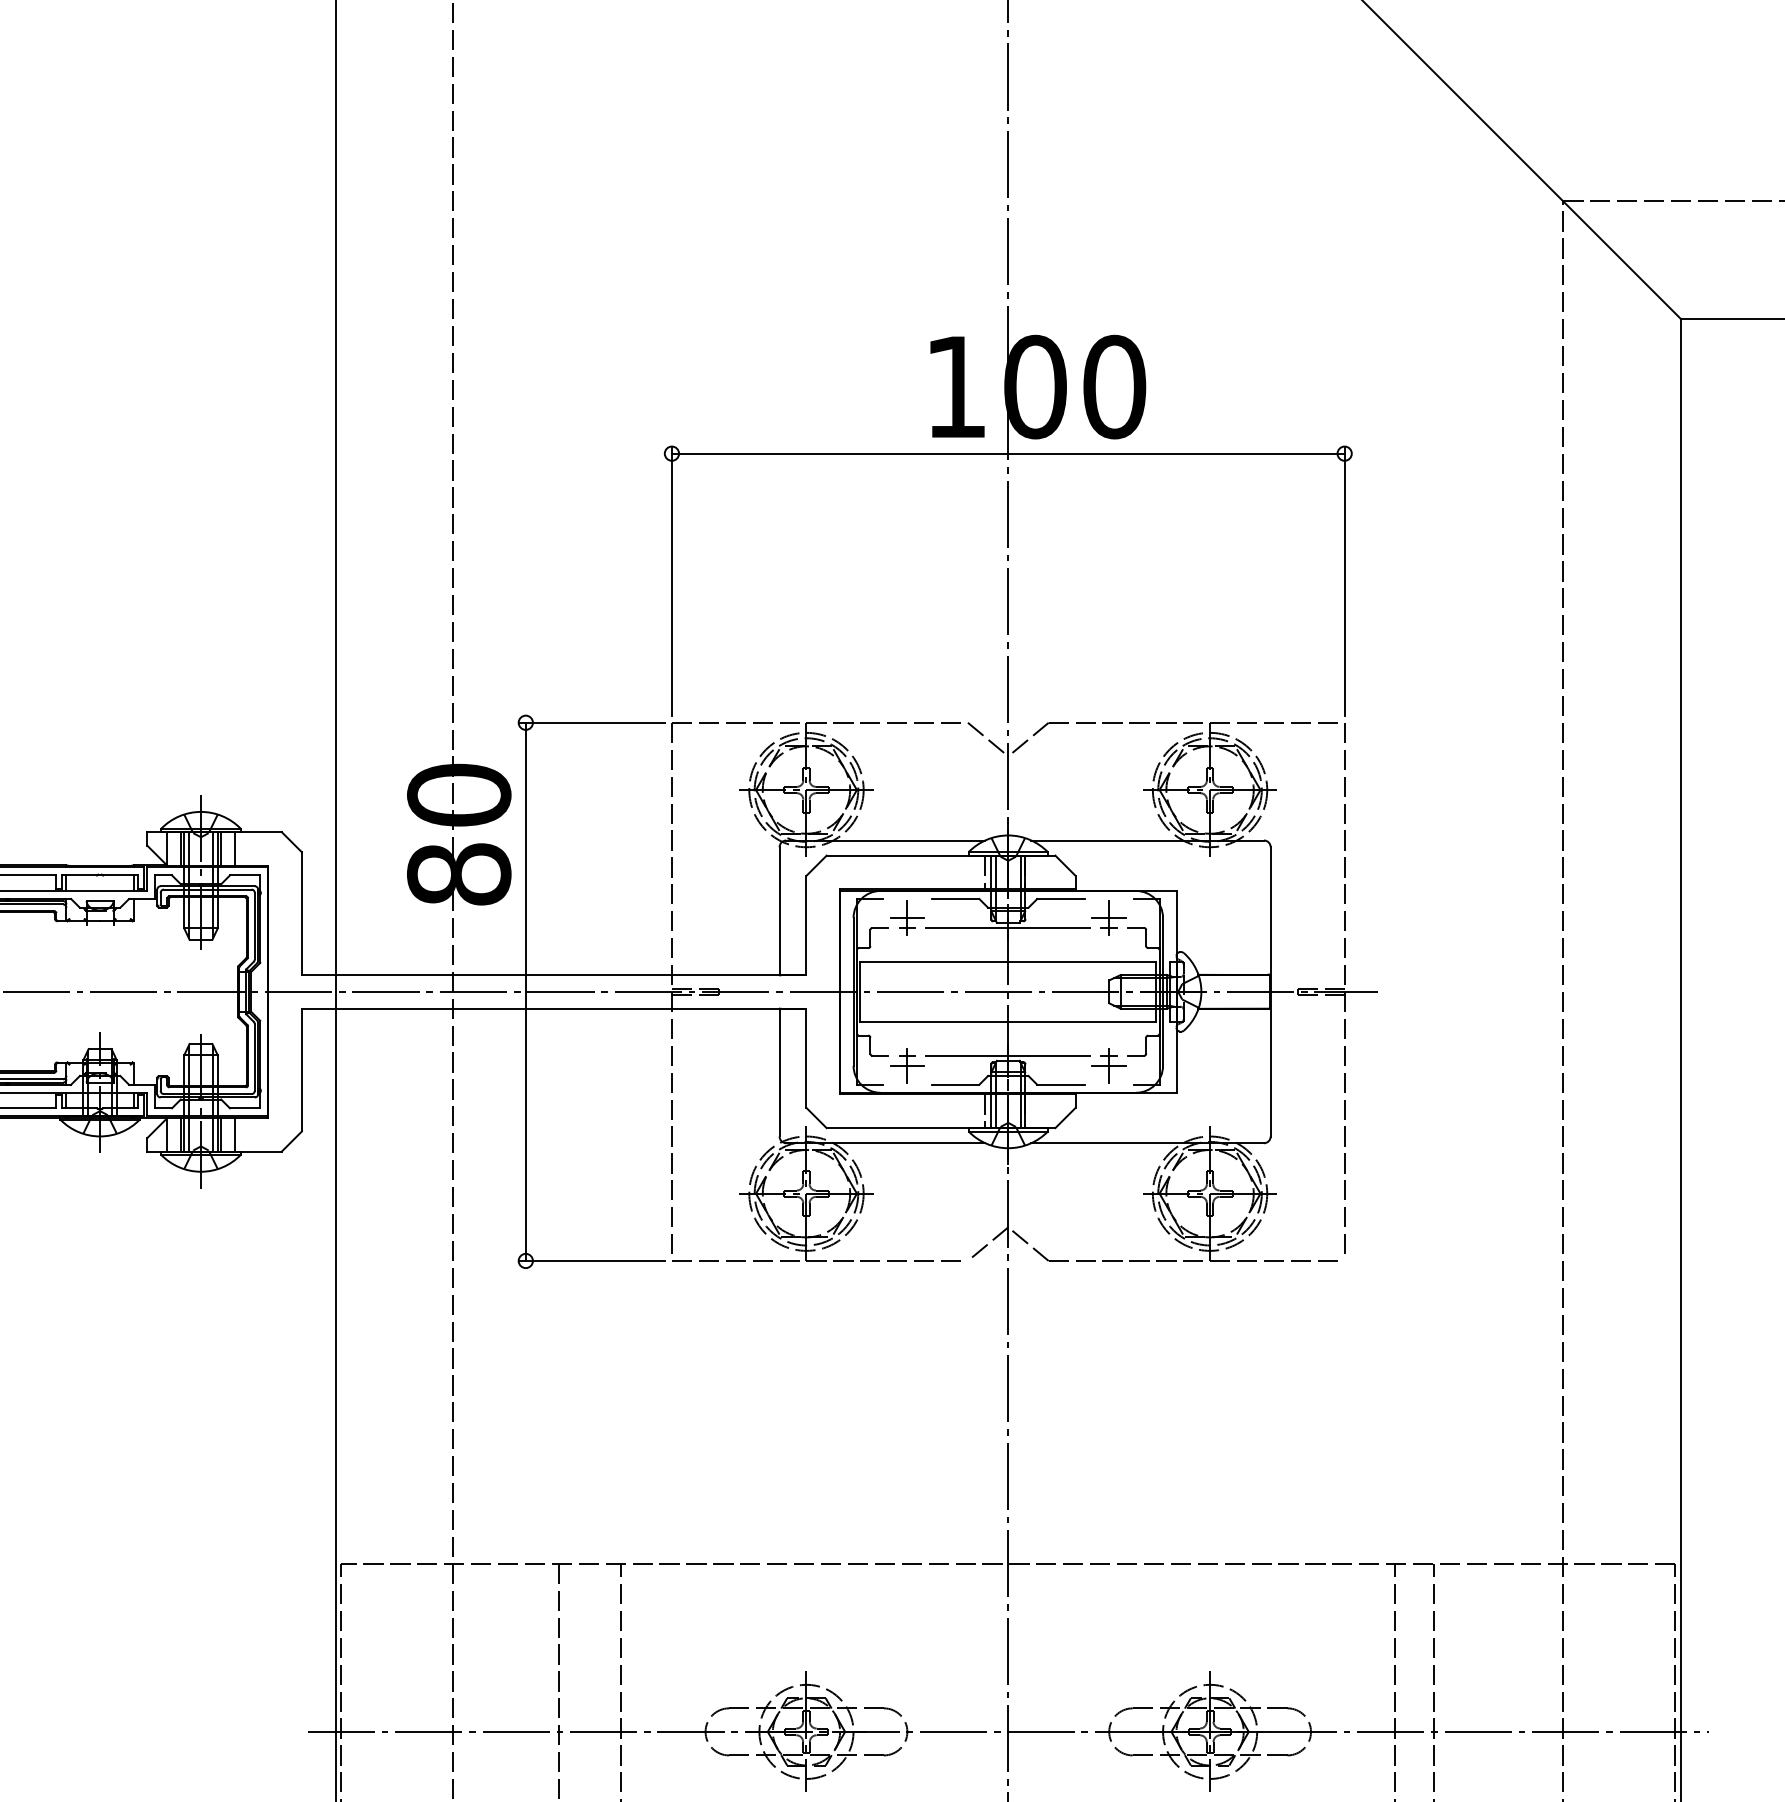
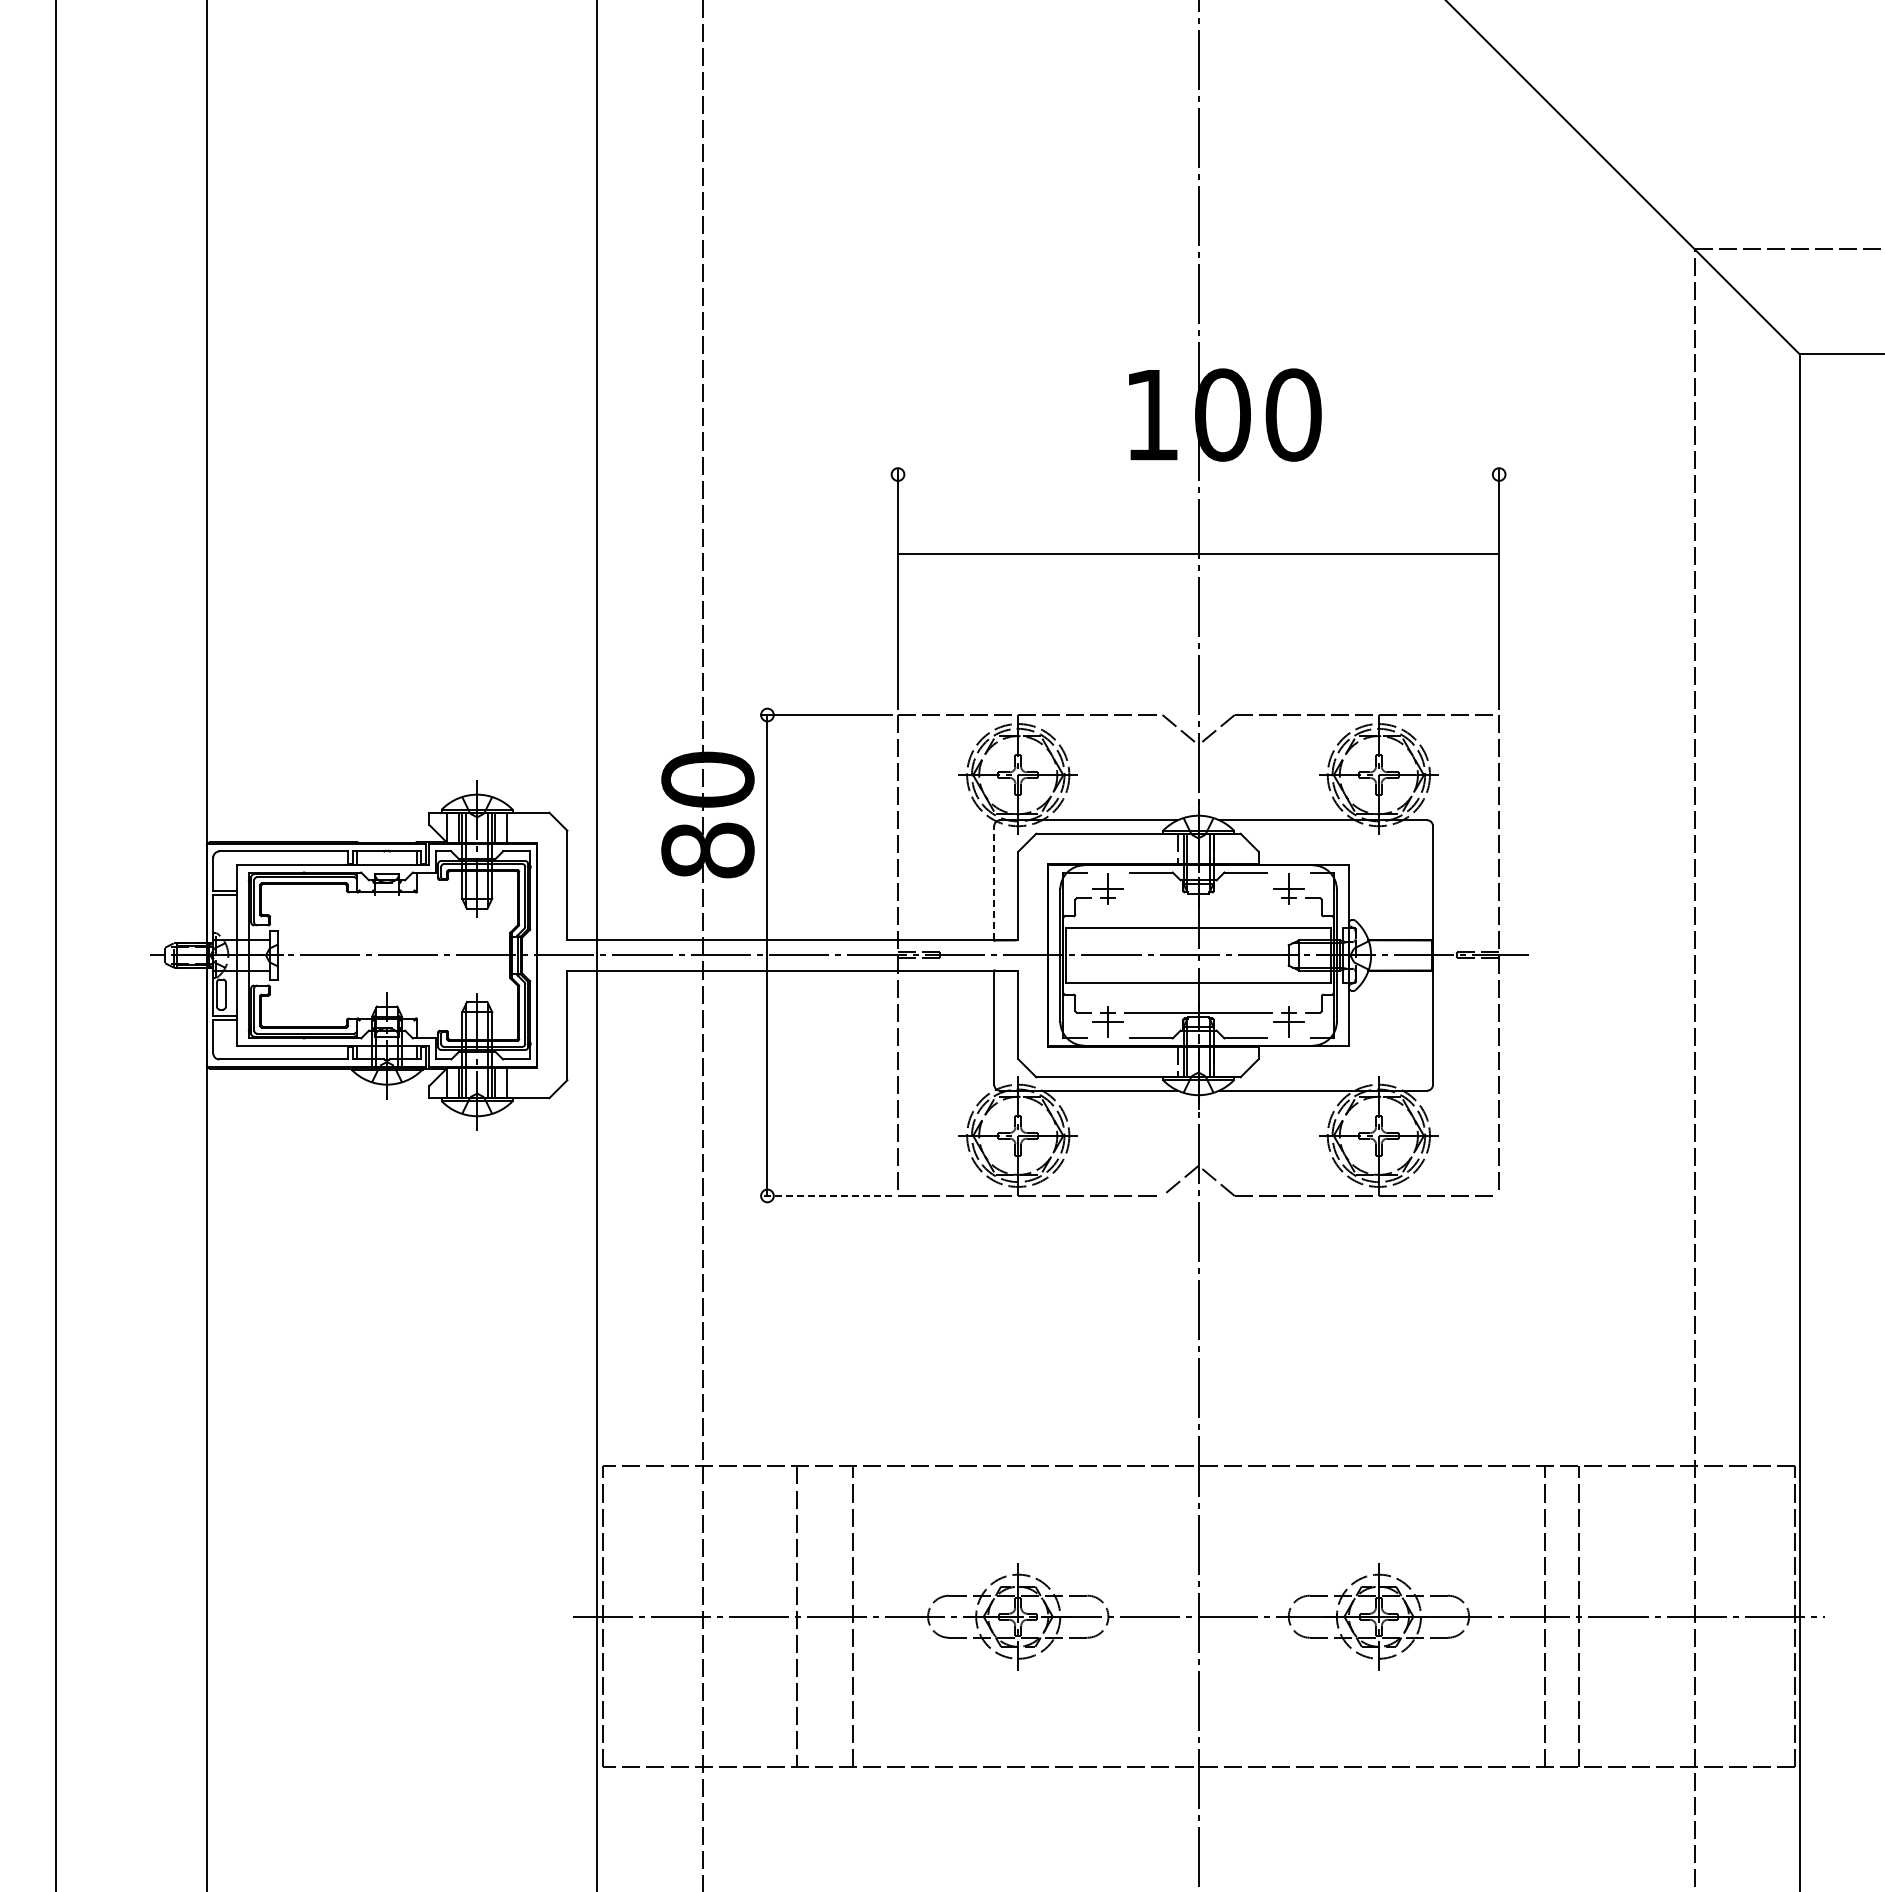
line: (1008, 453) -> (1198, 553), moved
line: (779, 910) -> (994, 882), solid -> dashed
line: (1008, 928) -> (1198, 898), removed
line: (591, 1260) -> (826, 1195), solid -> dashed

